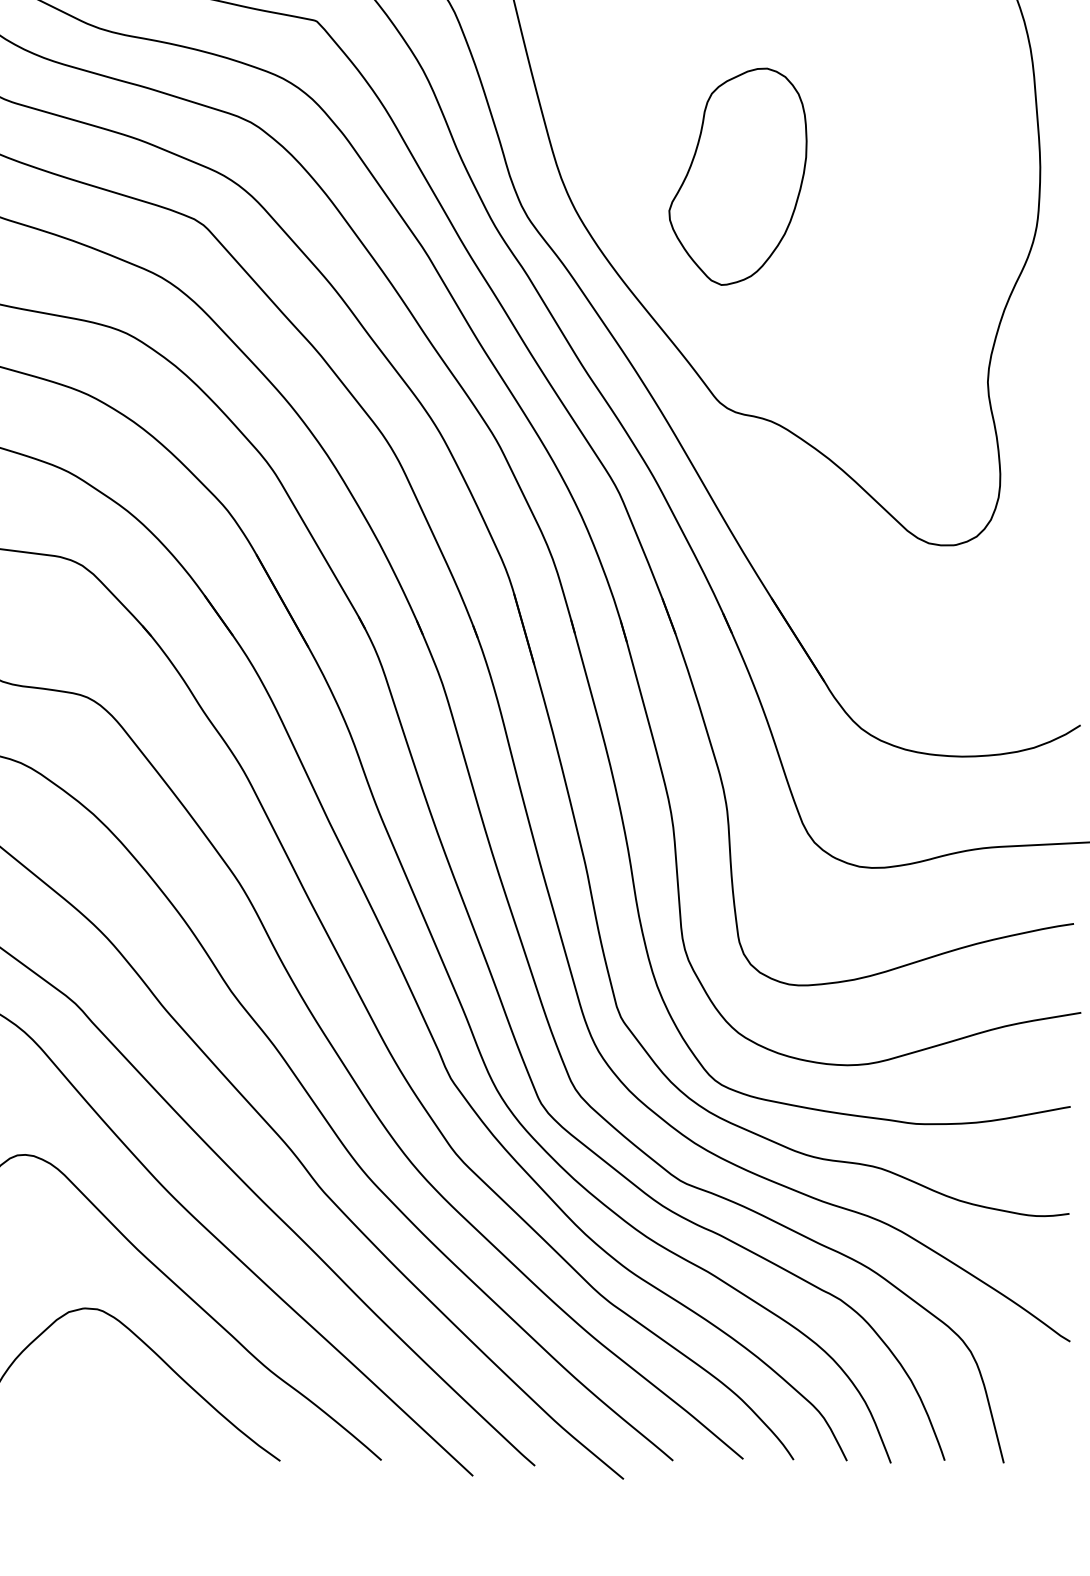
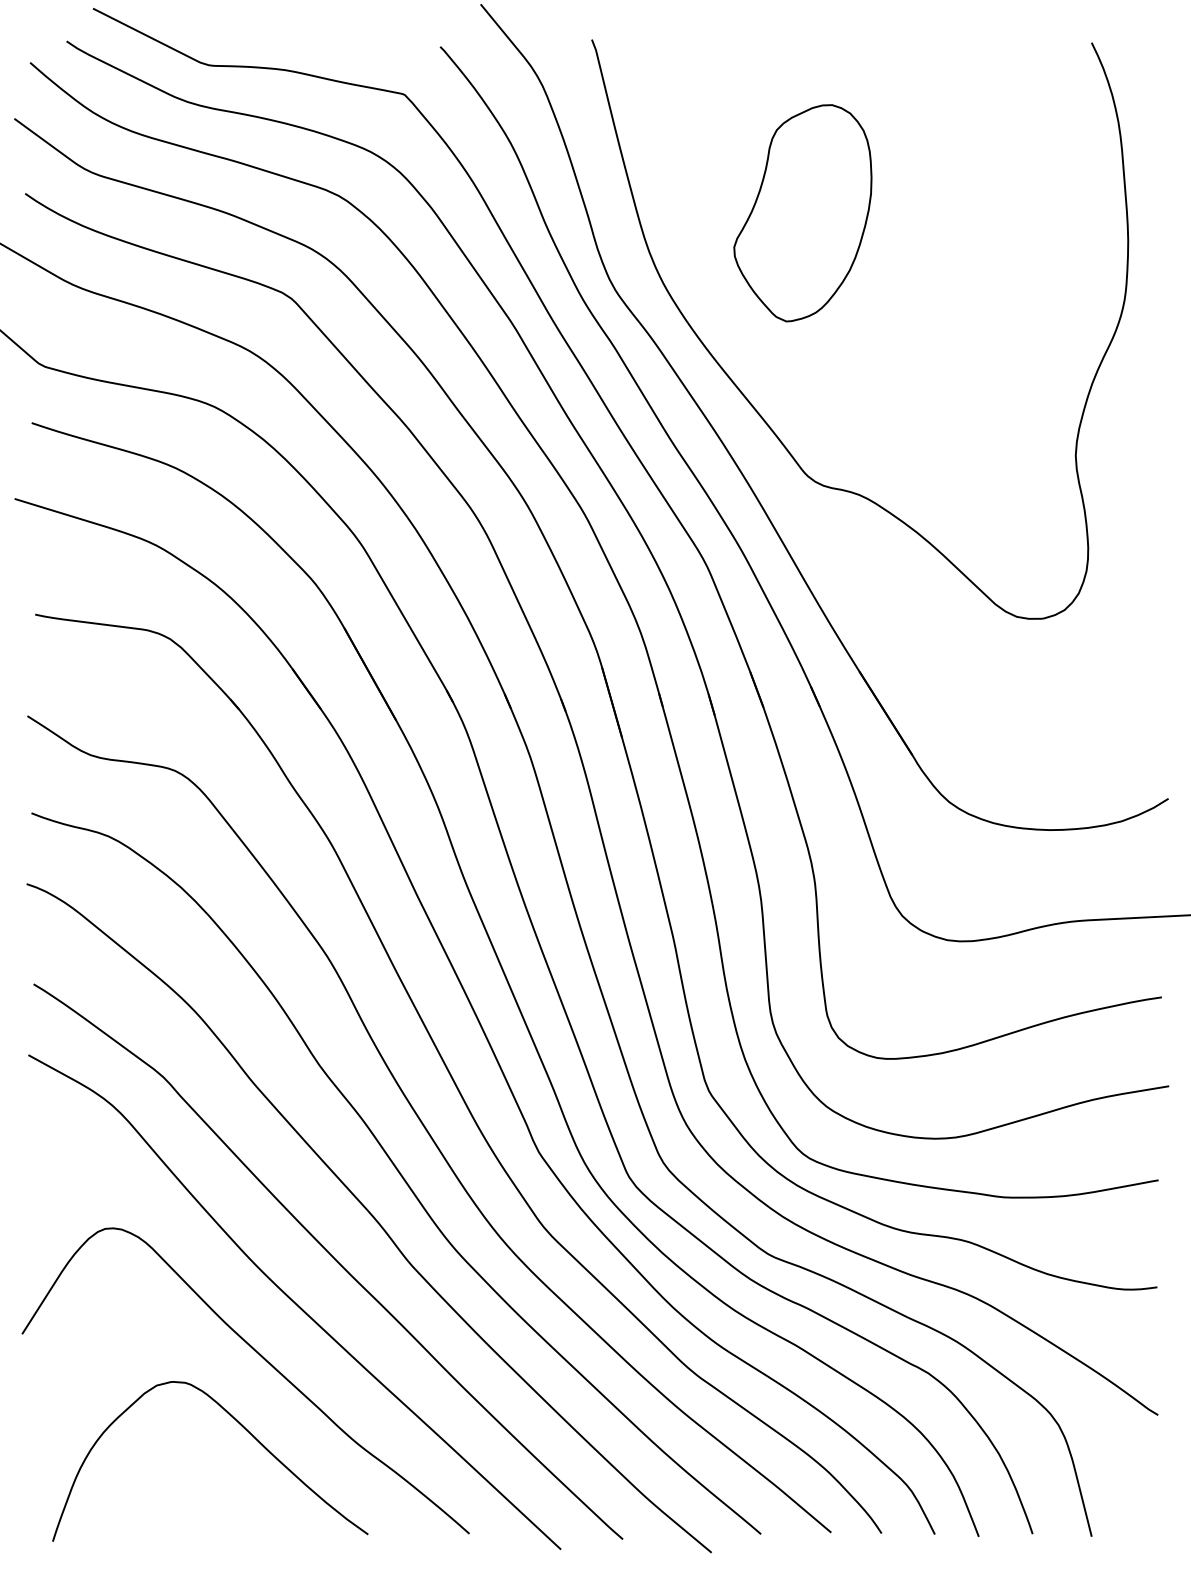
part: (737, 177) -> (802, 213), moved

